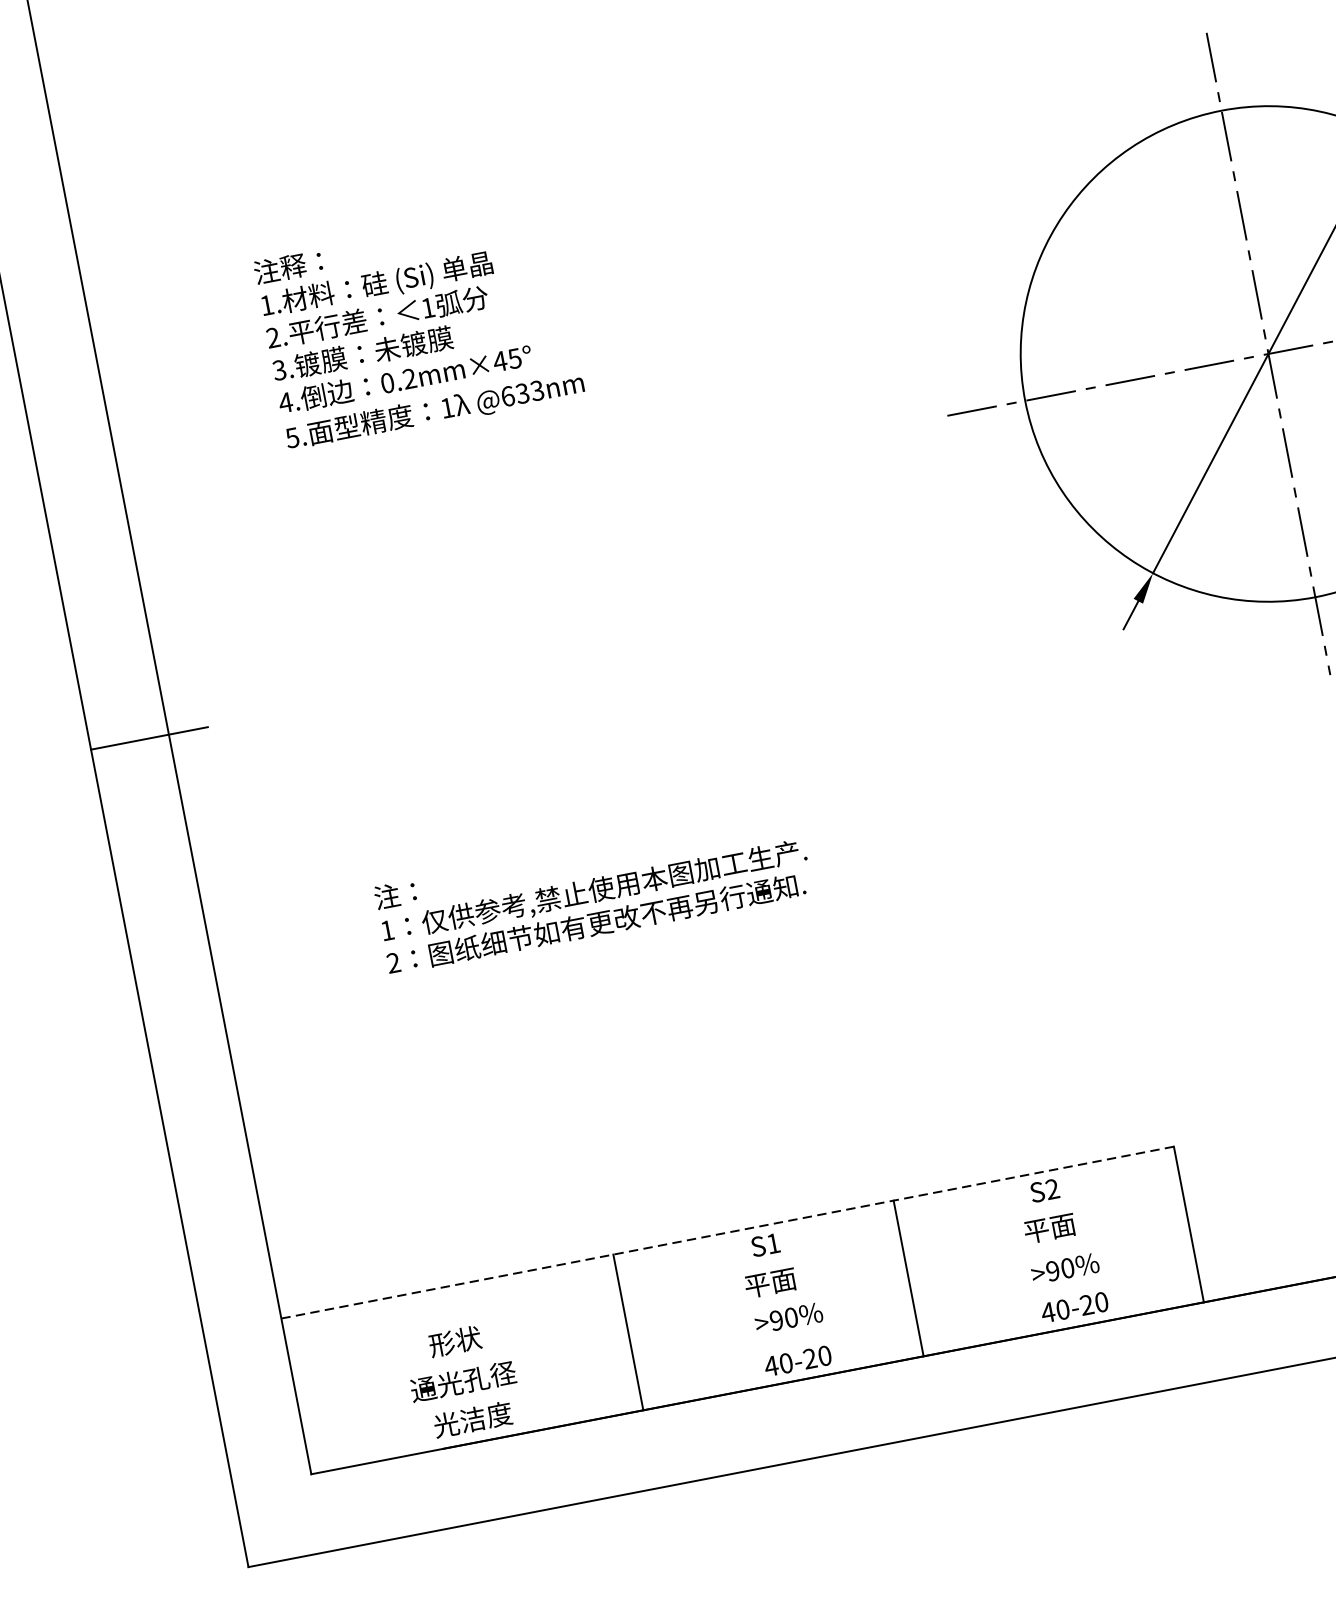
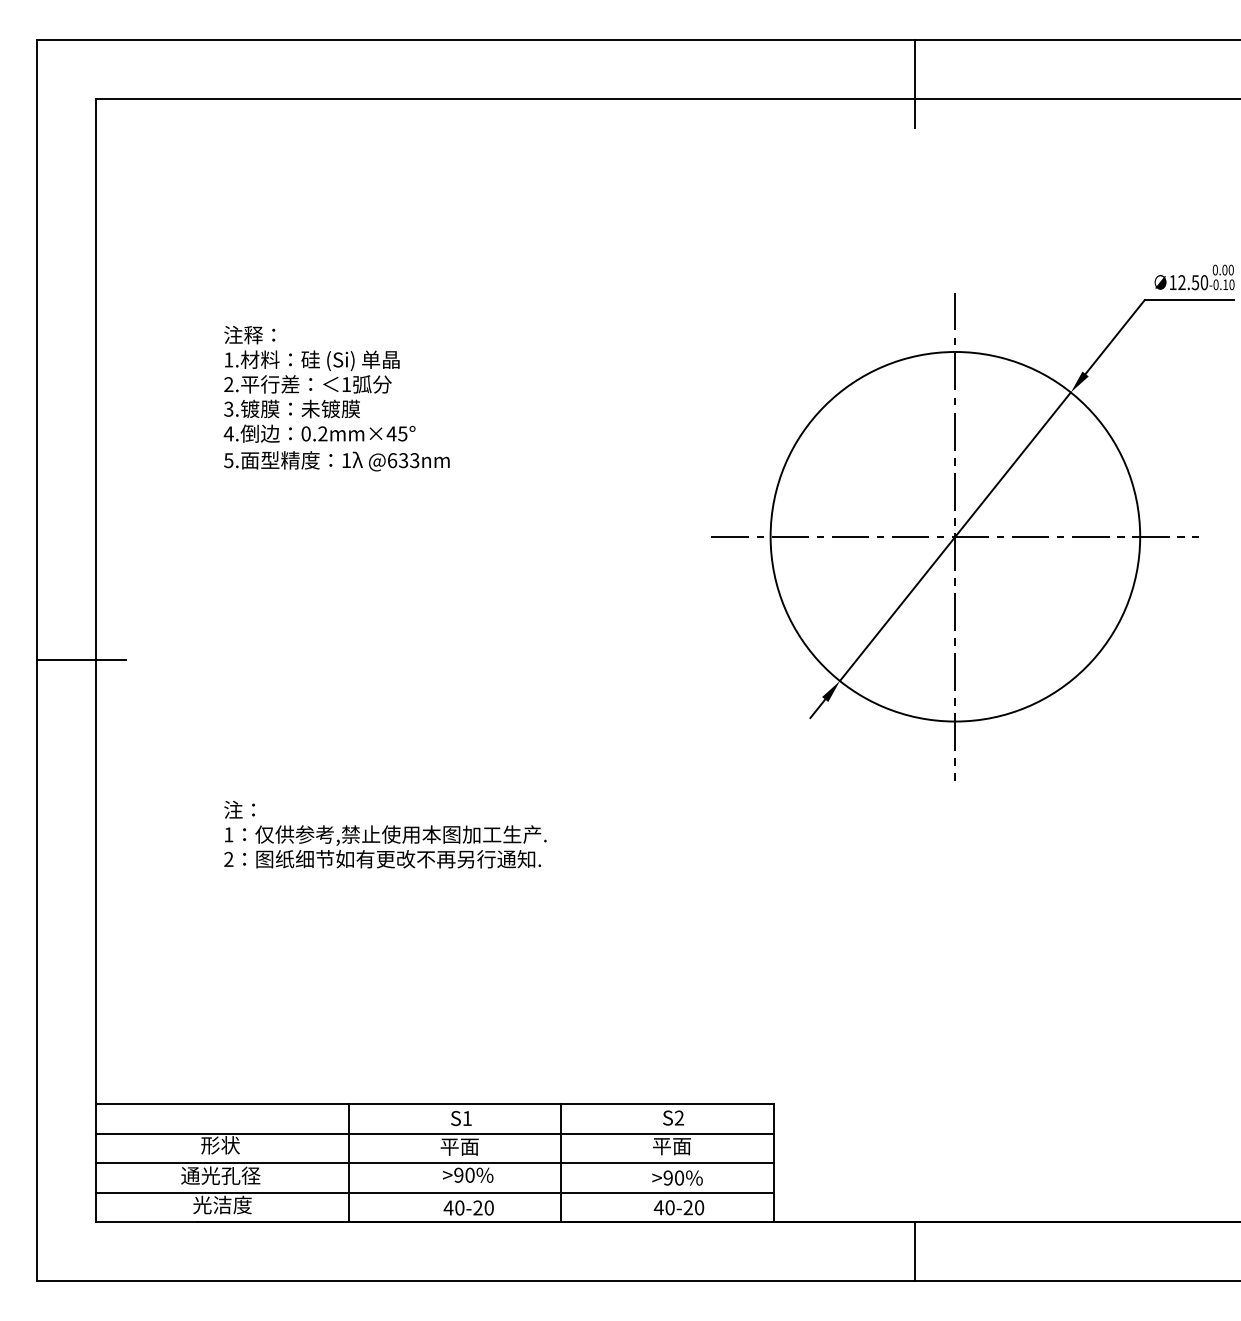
line: (727, 1231) -> (435, 1103), dashed -> solid
line: (735, 1271) -> (435, 1133), added
line: (742, 1310) -> (435, 1163), added
line: (750, 1349) -> (435, 1192), added

